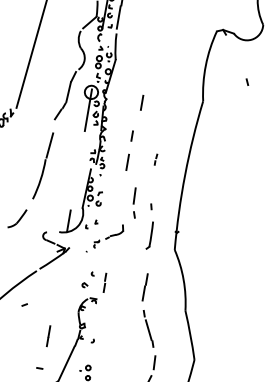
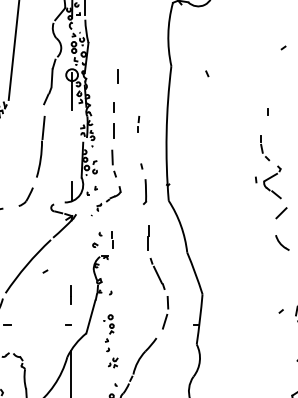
line: (247, 81) -> (207, 73), moved
part: (155, 159) -> (138, 124), size x1.67
part: (134, 202) -> (113, 163), moved

